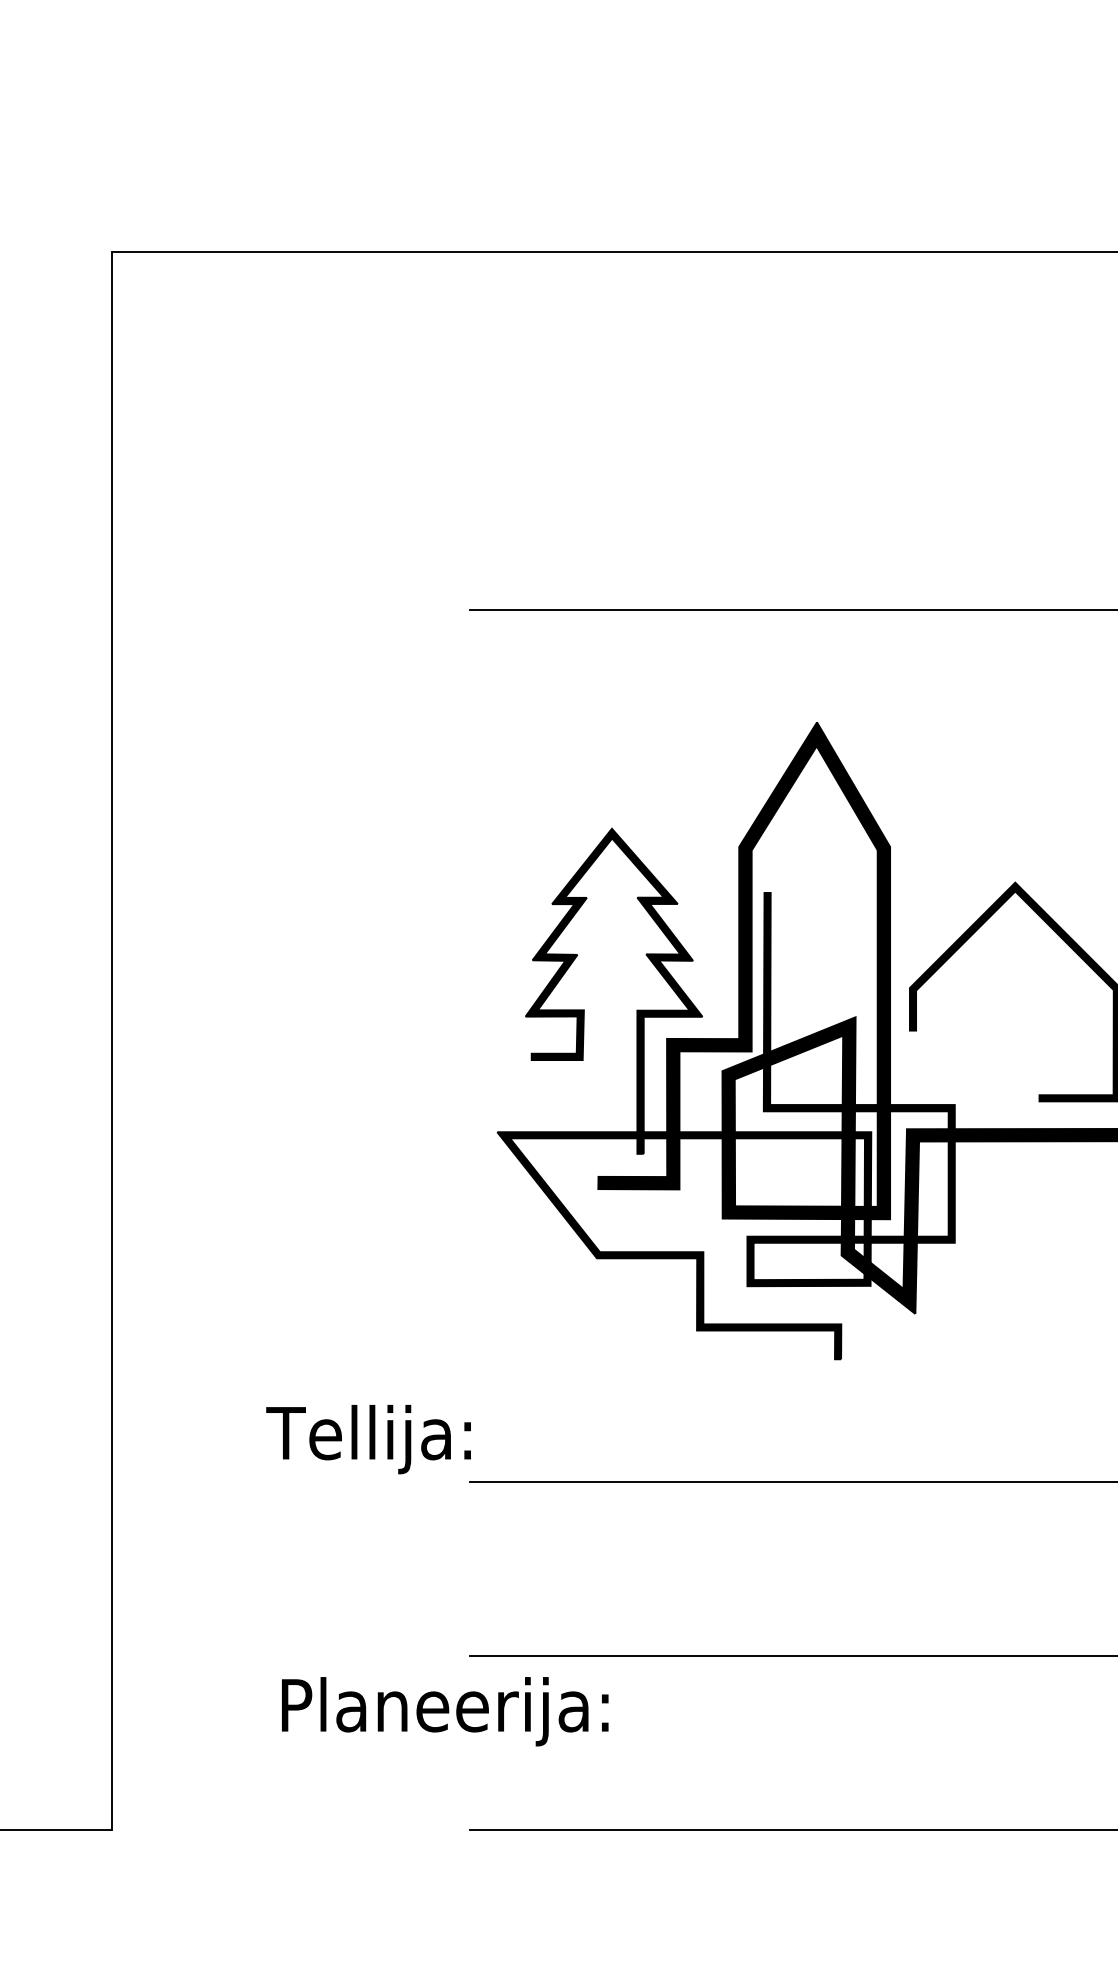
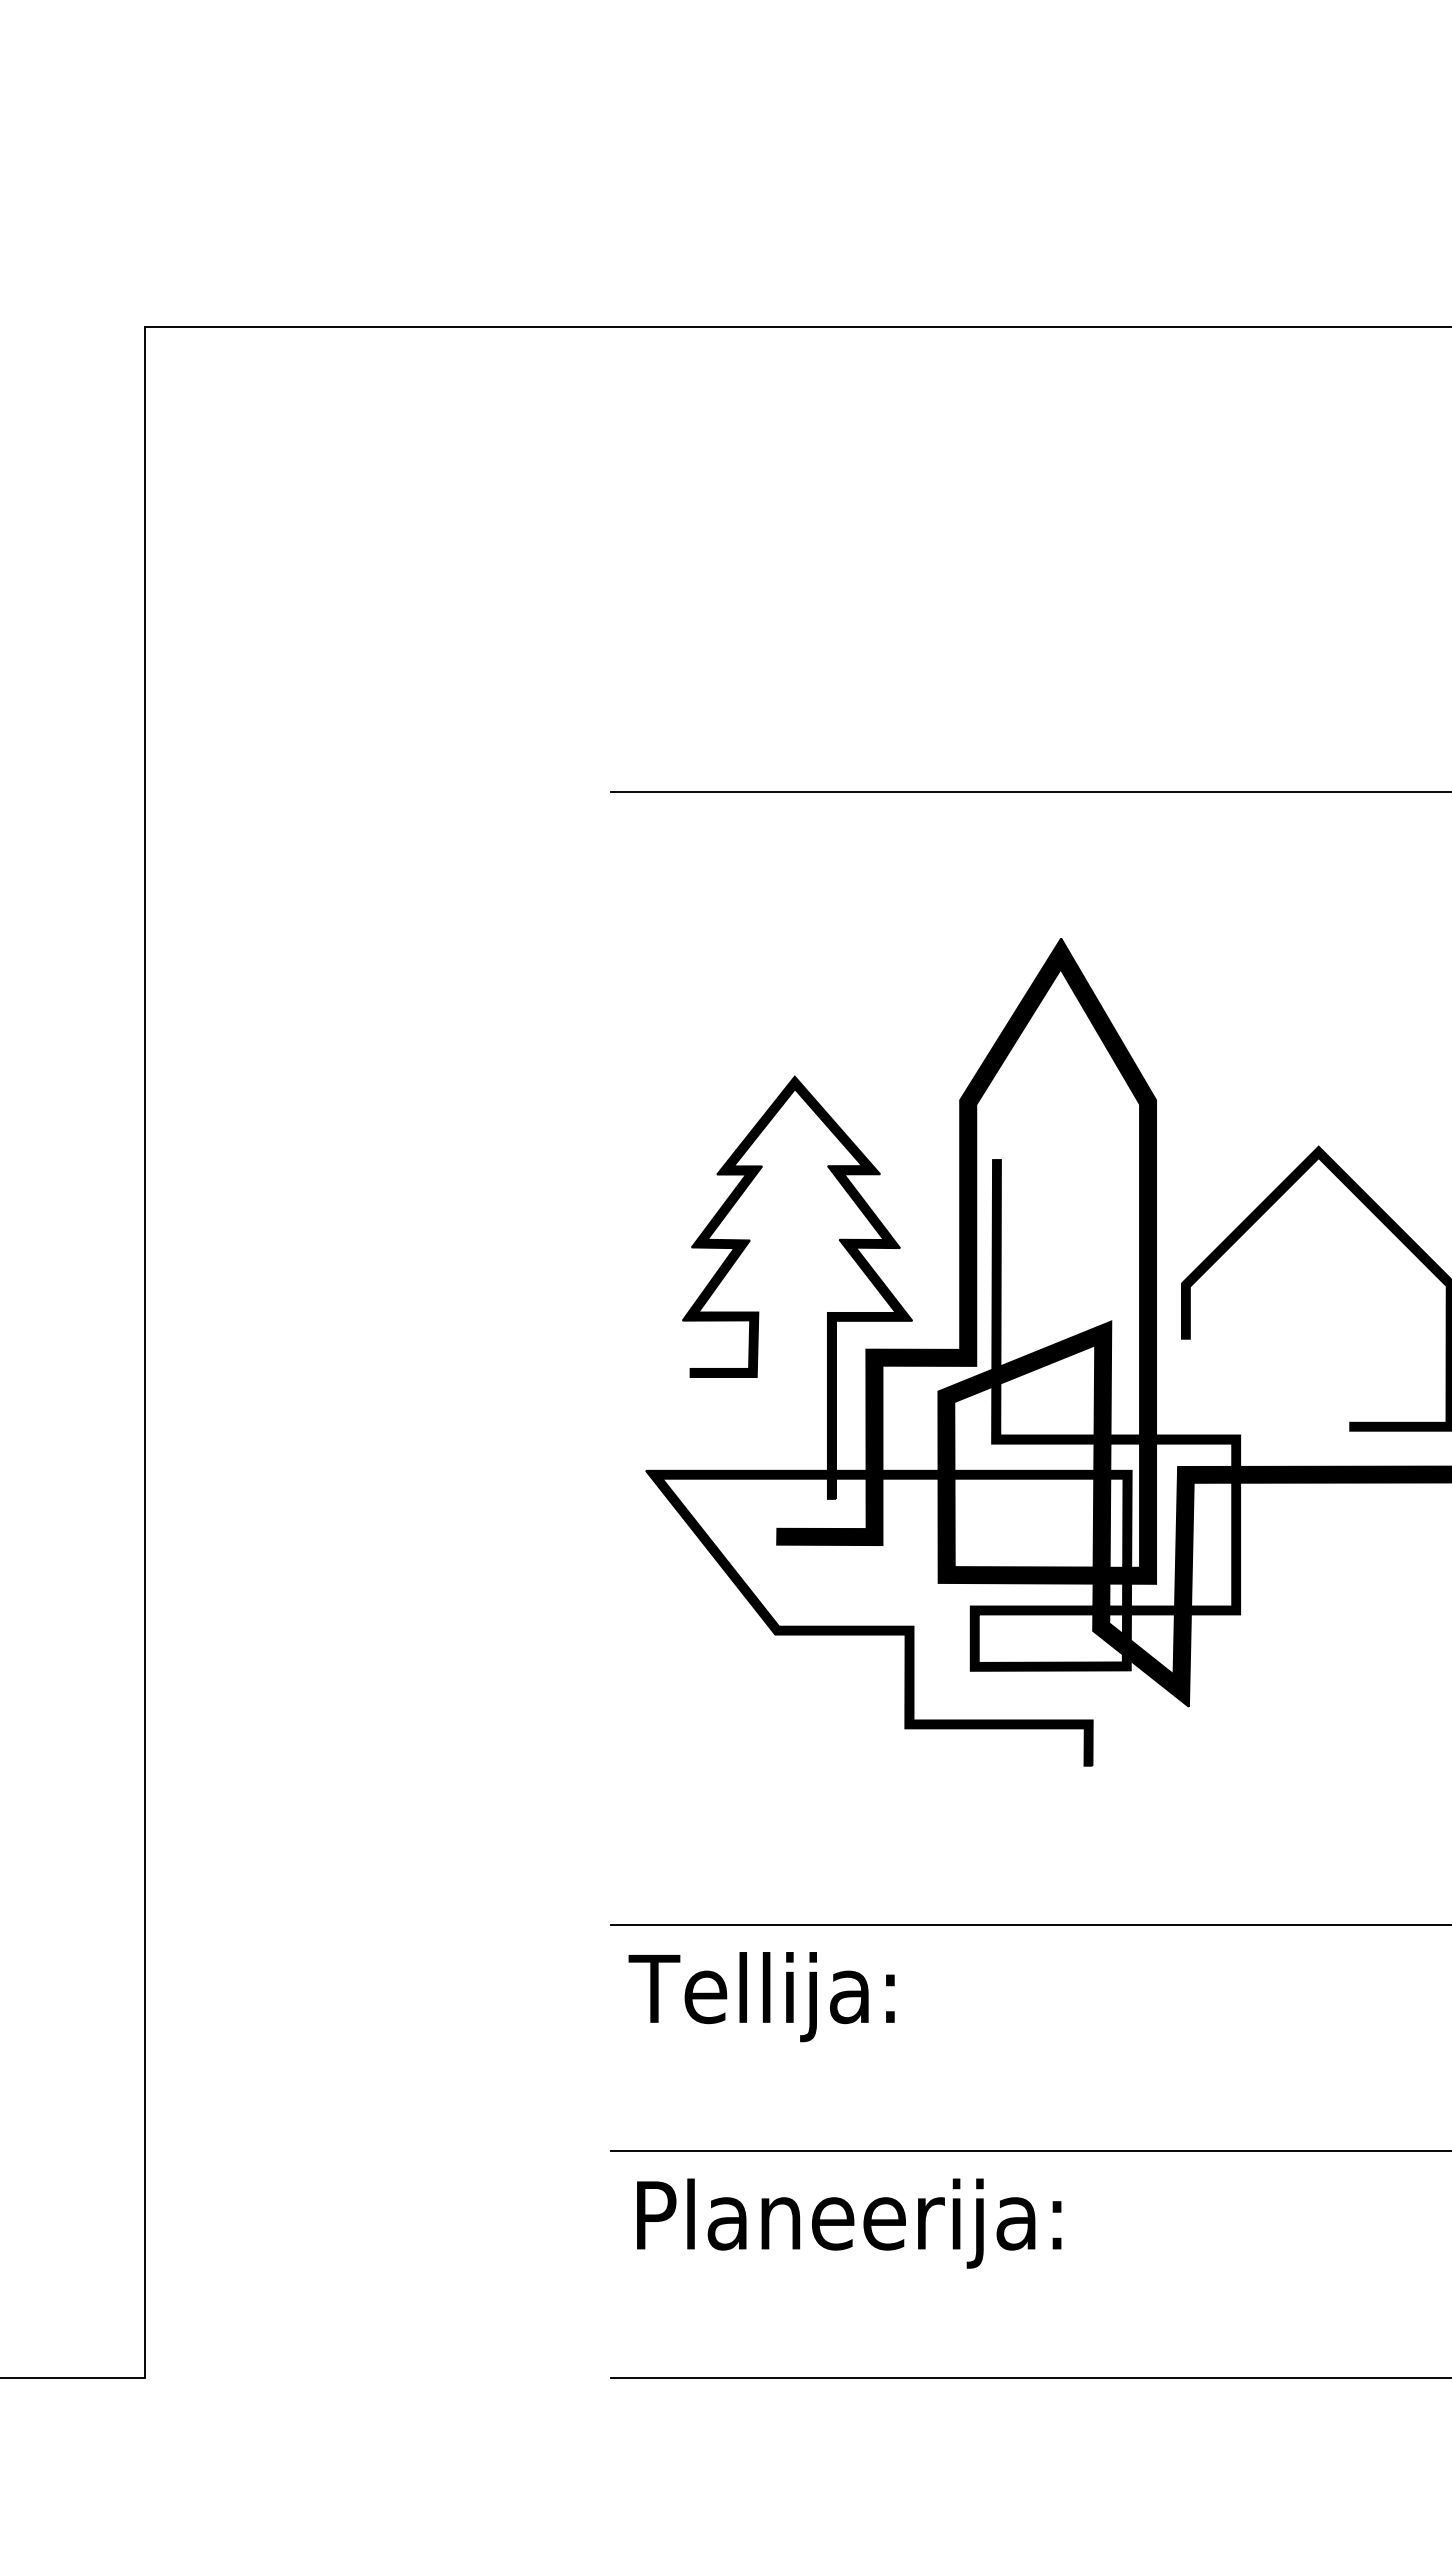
text: (368, 1439) -> (761, 1997), moved
text: (445, 1711) -> (849, 2223), moved

